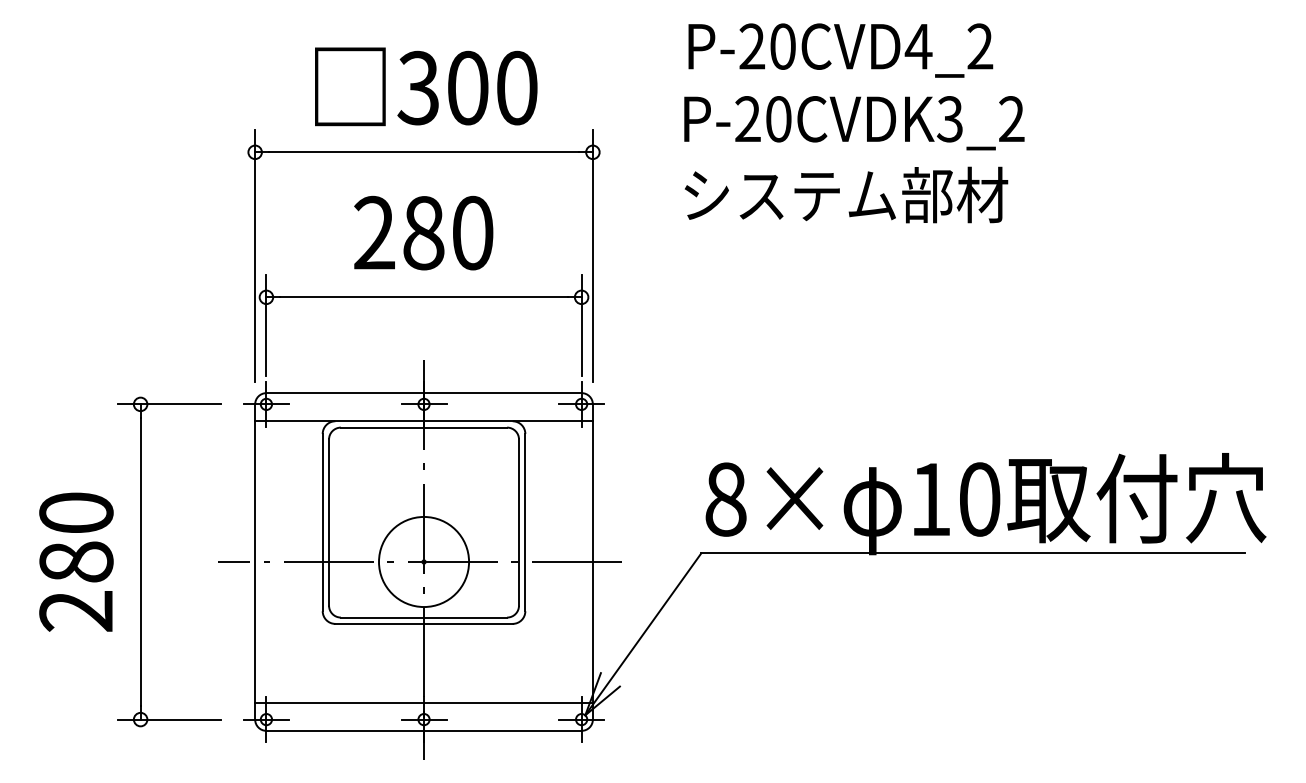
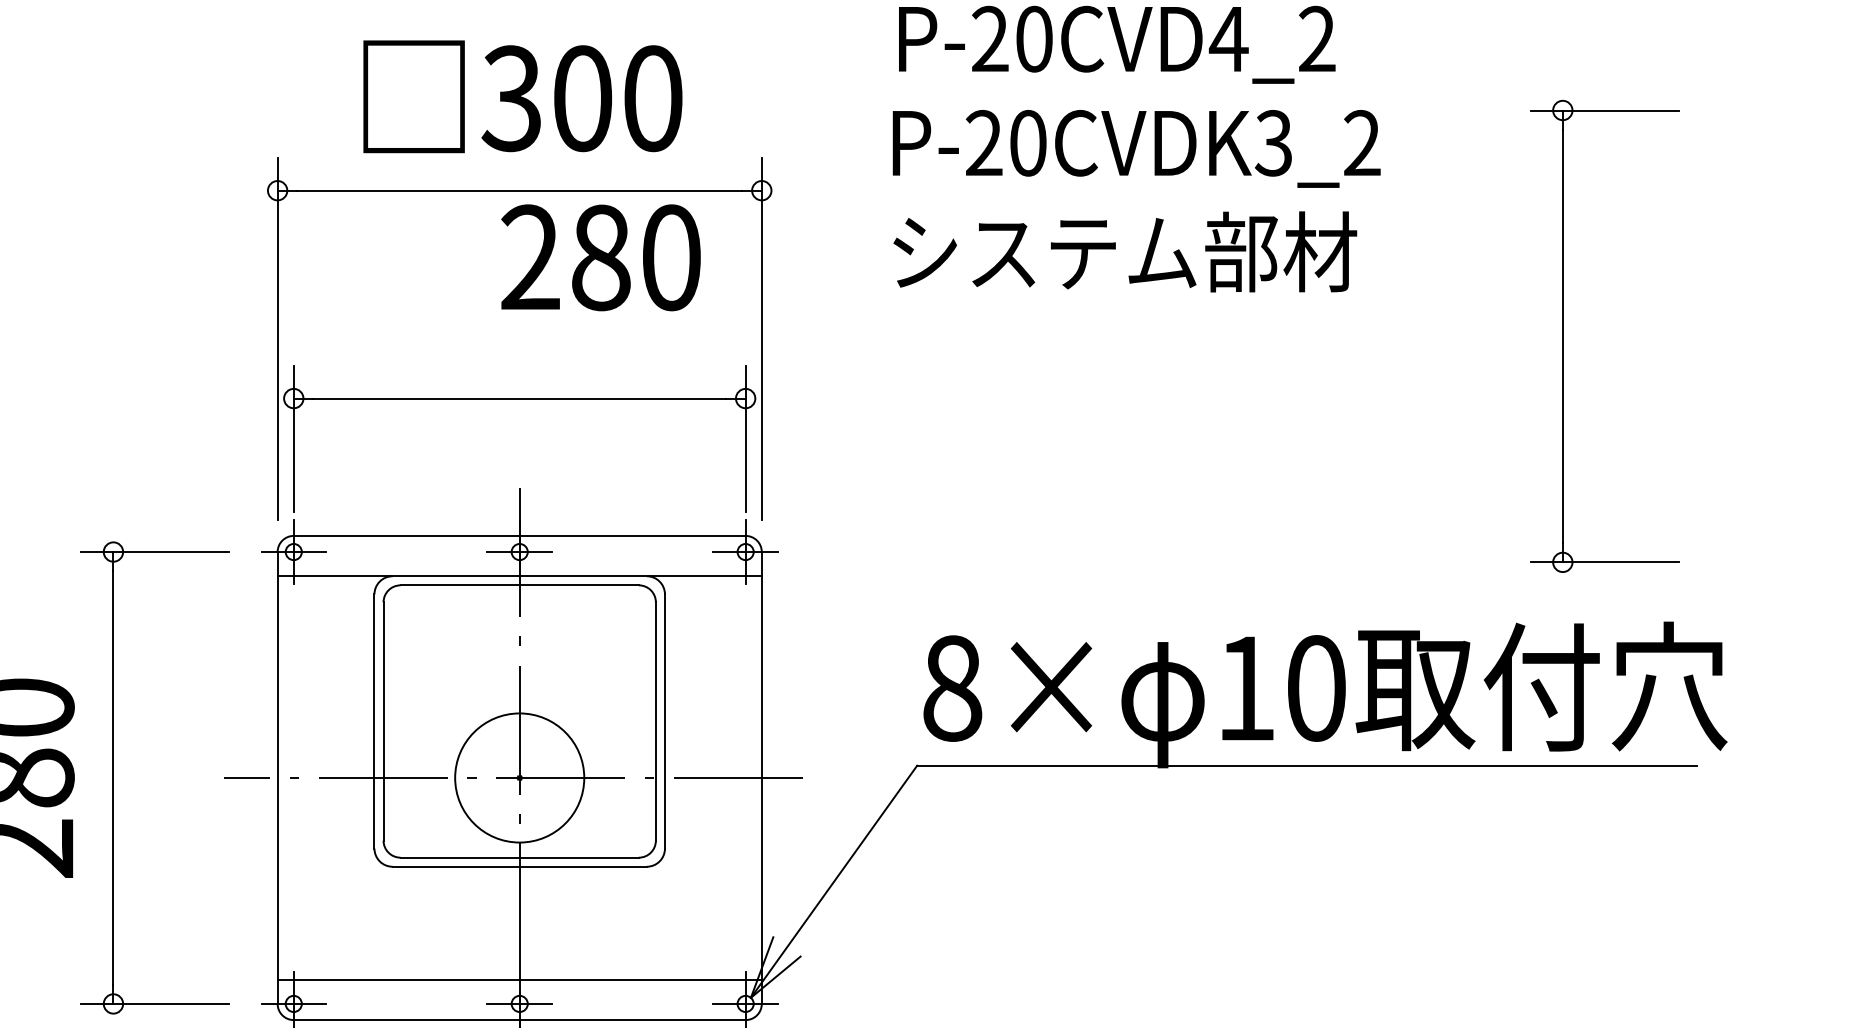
text: (423, 232) -> (600, 256), moved
part: (1152, 253) -> (1564, 335), added

